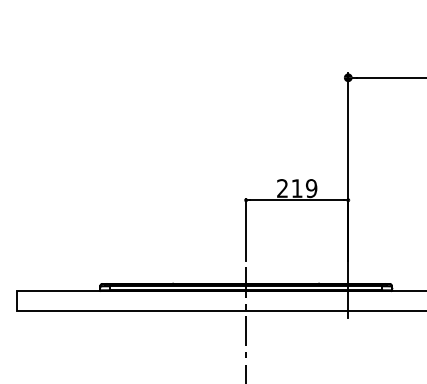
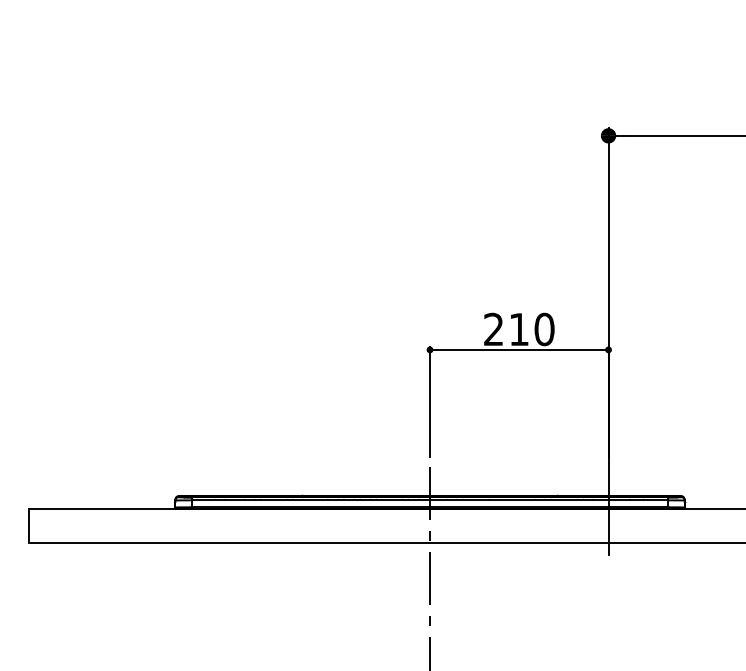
text: (311, 188) -> (544, 329), 219 -> 210

